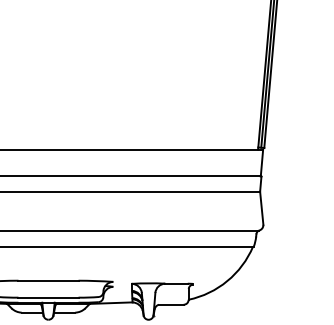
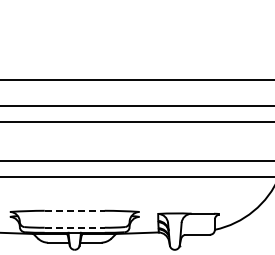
line: (48, 280) -> (74, 210), solid -> dashed
line: (48, 297) -> (74, 227), solid -> dashed

